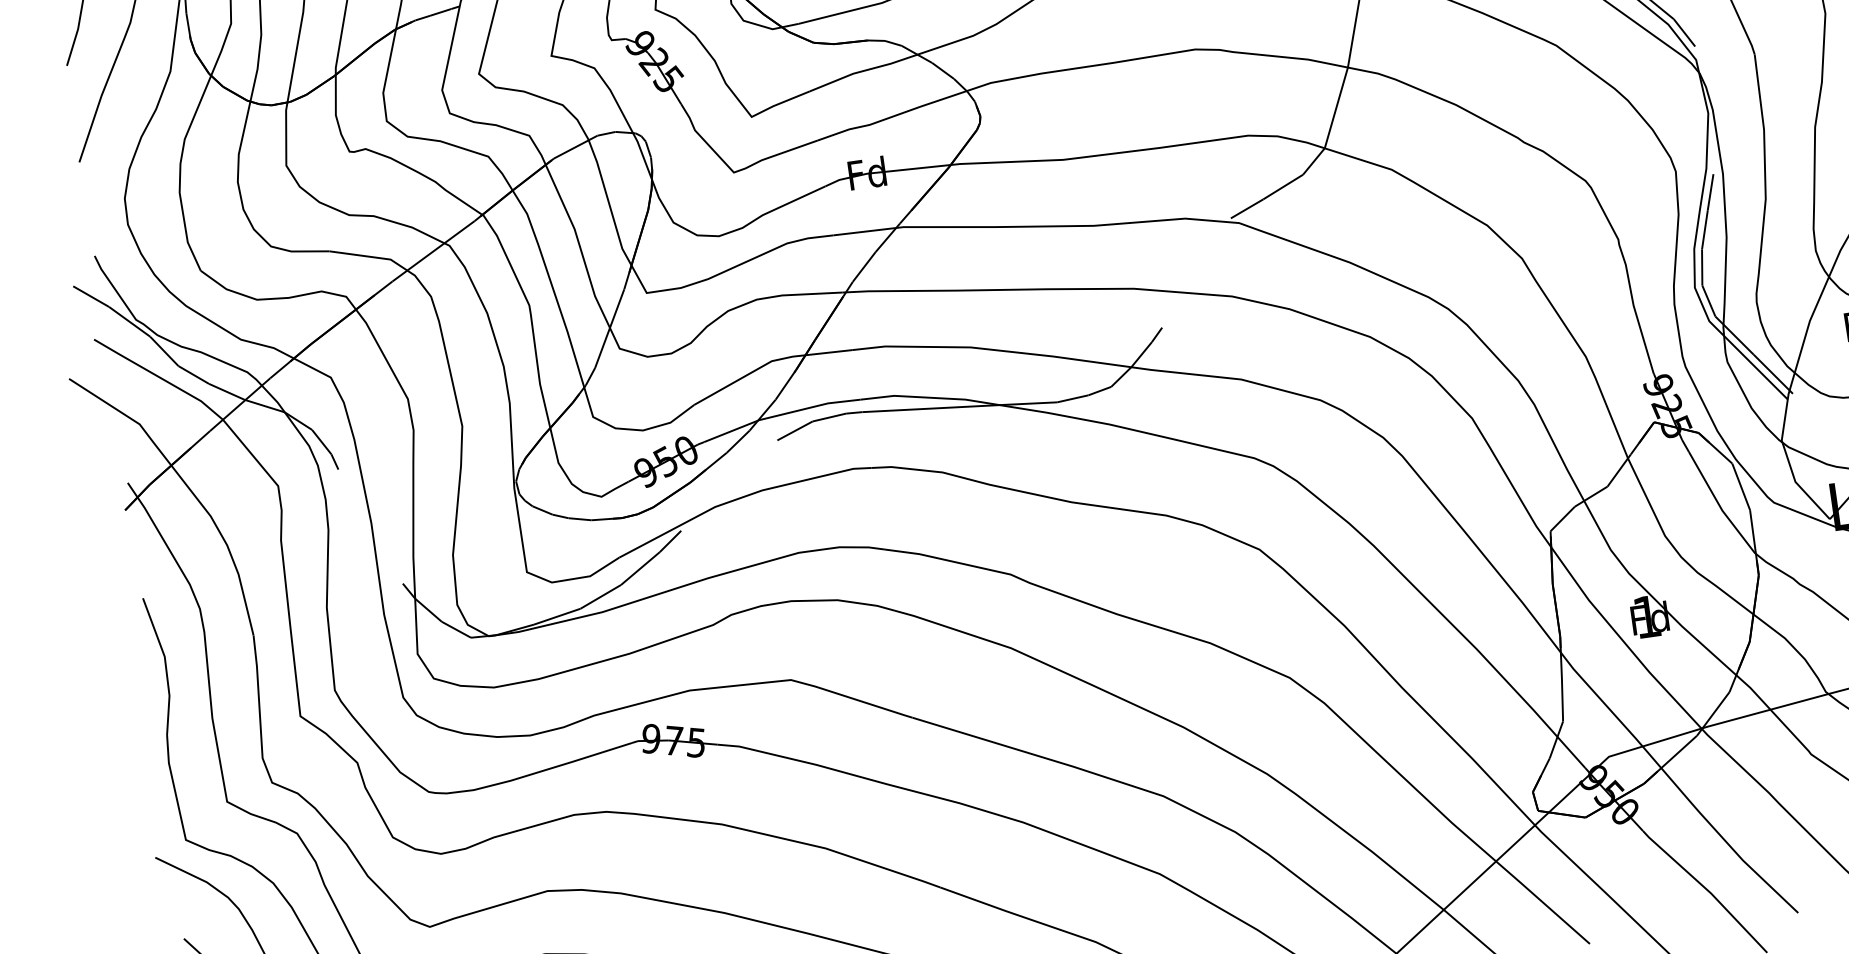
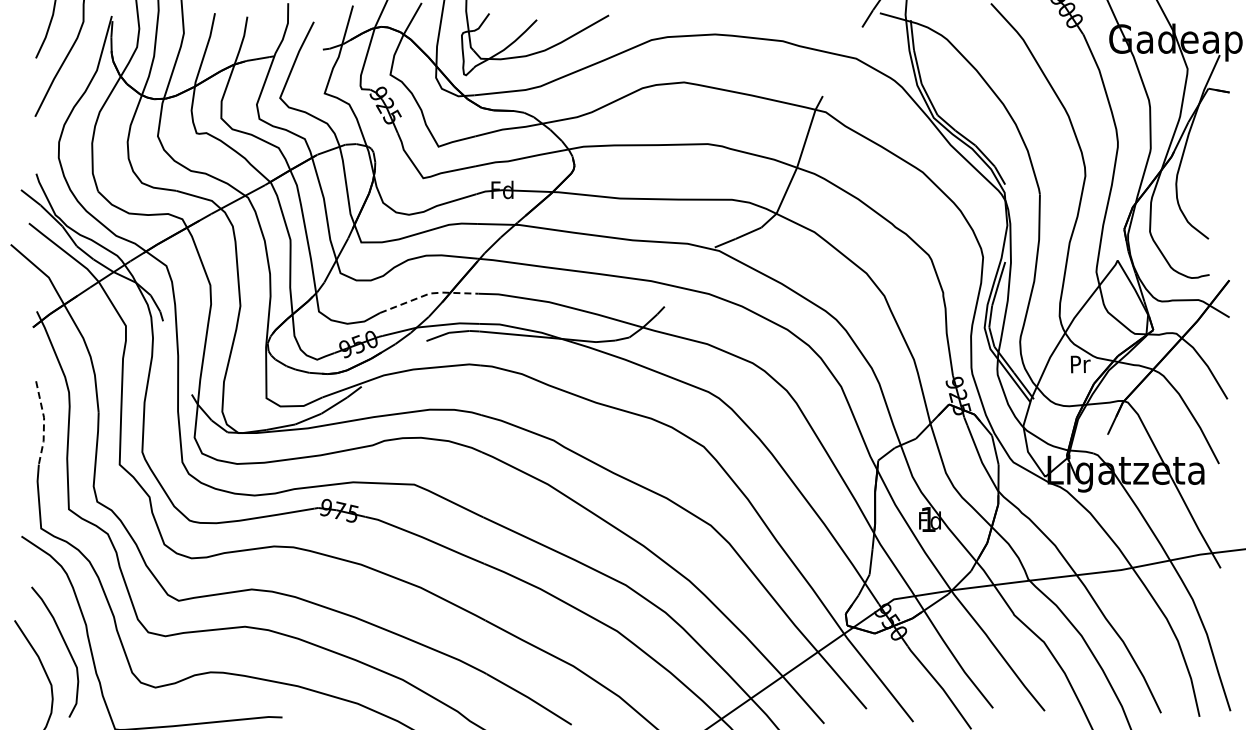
line: (769, 361) -> (428, 293), solid -> dashed
line: (166, 664) -> (44, 422), solid -> dashed

